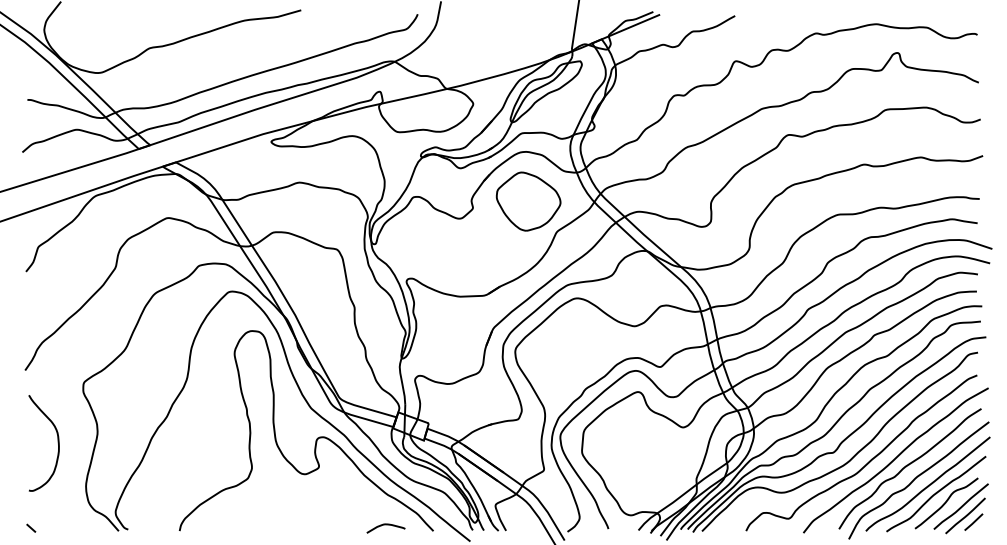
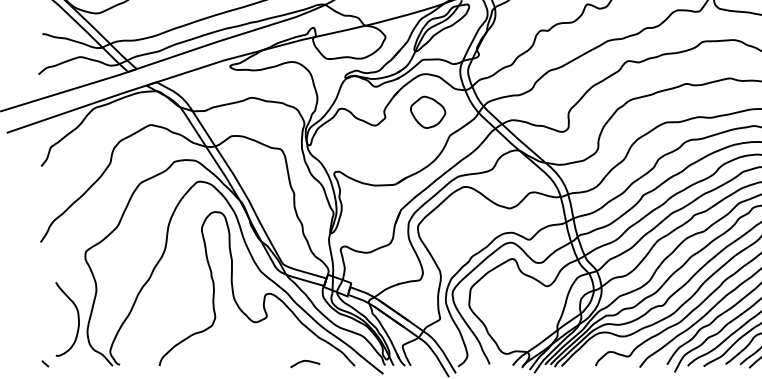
part: (528, 201) -> (428, 112), size x0.7
curve: (57, 443) -> (77, 319), moved
curve: (385, 525) -> (304, 361), moved

